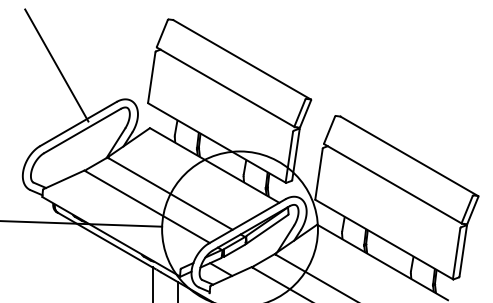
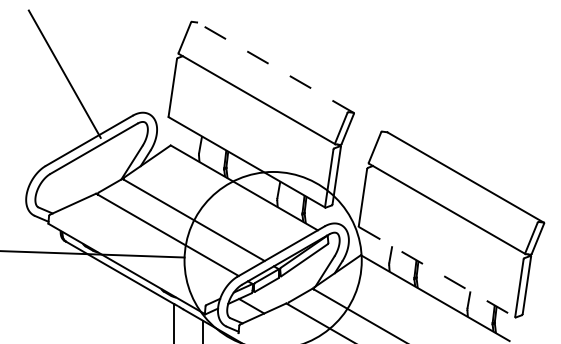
line: (242, 59) -> (275, 67), solid -> dashed
line: (384, 239) -> (437, 272), solid -> dashed

